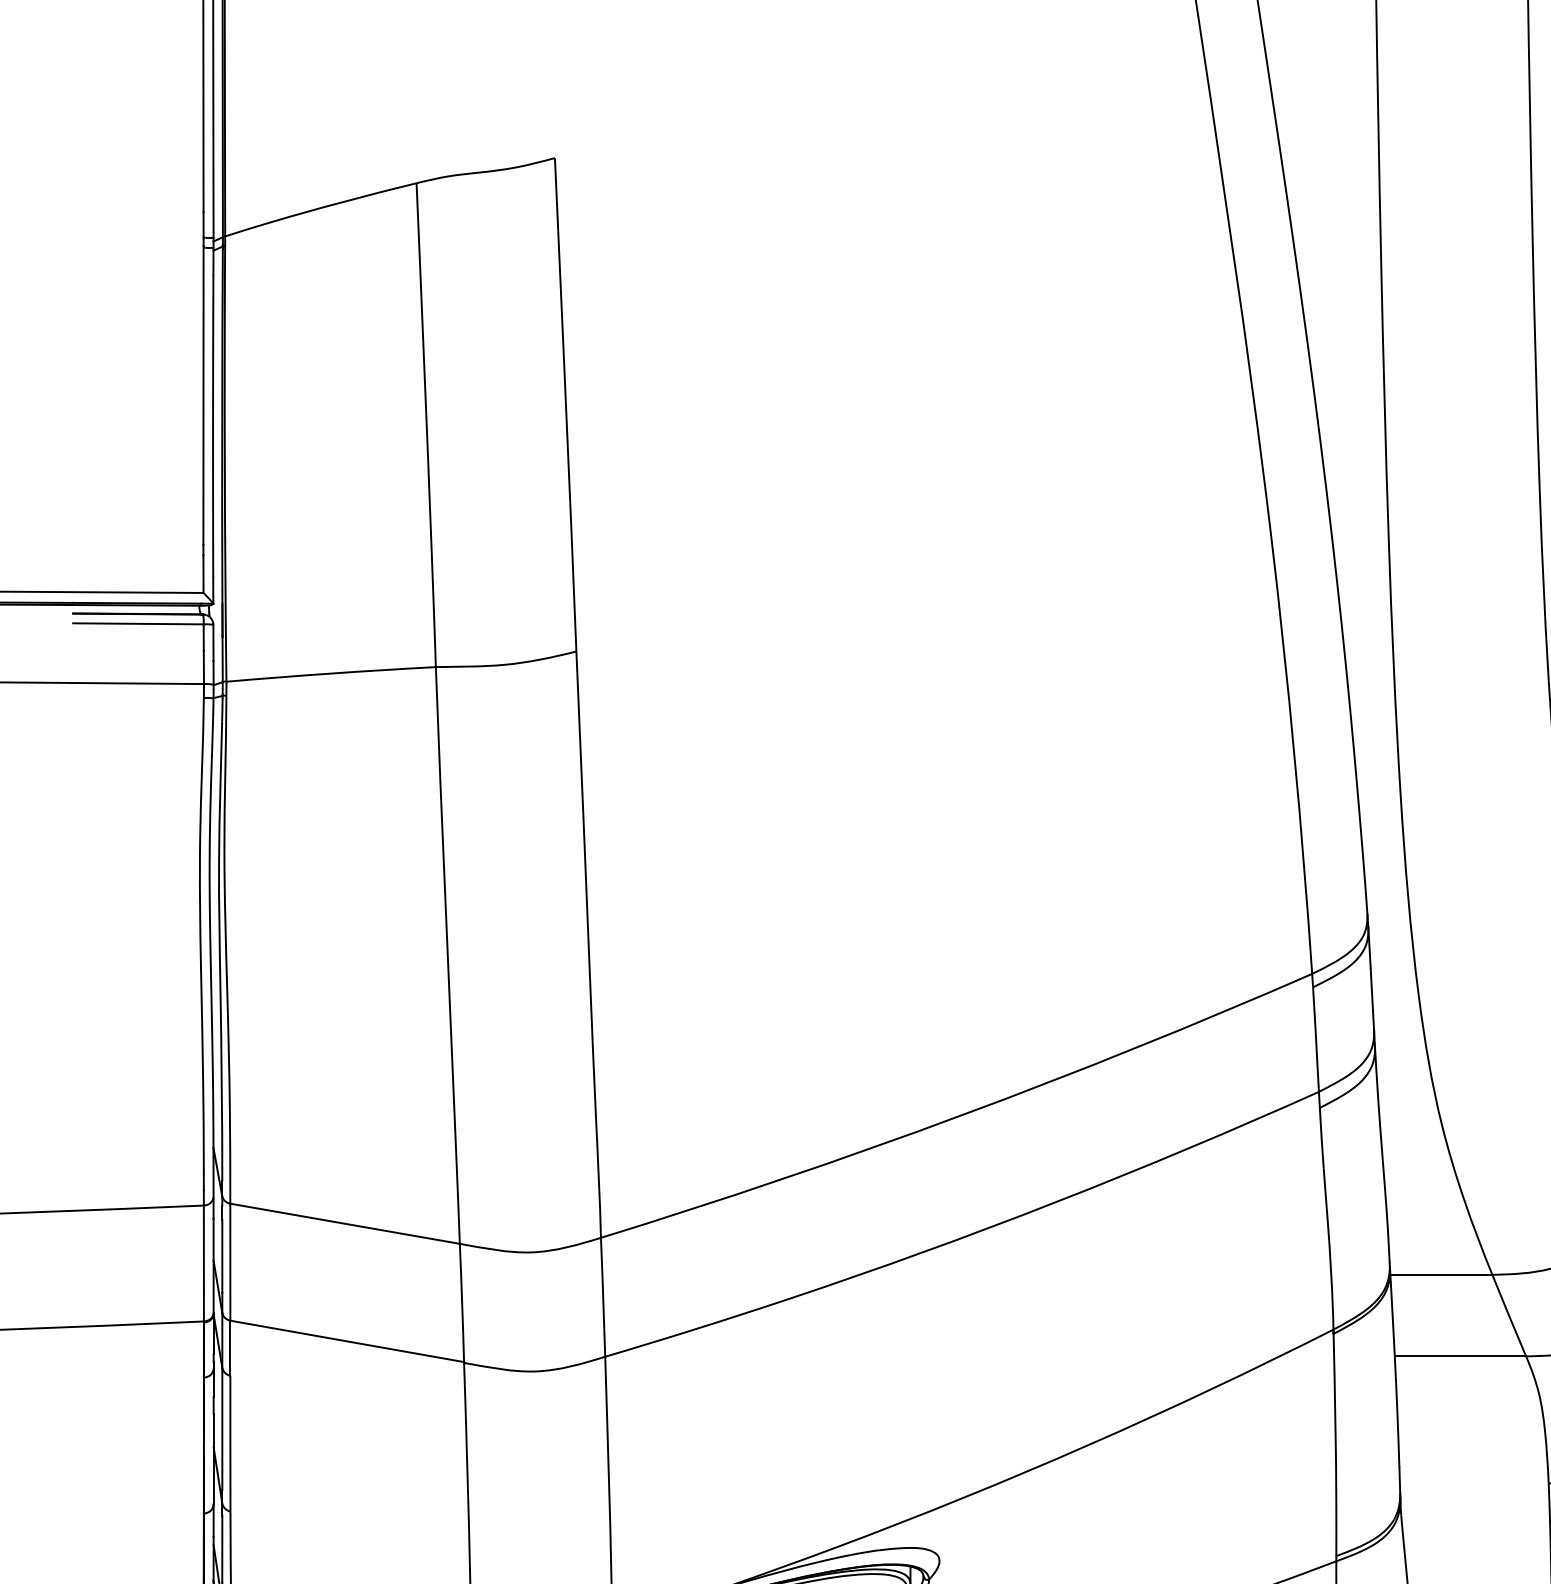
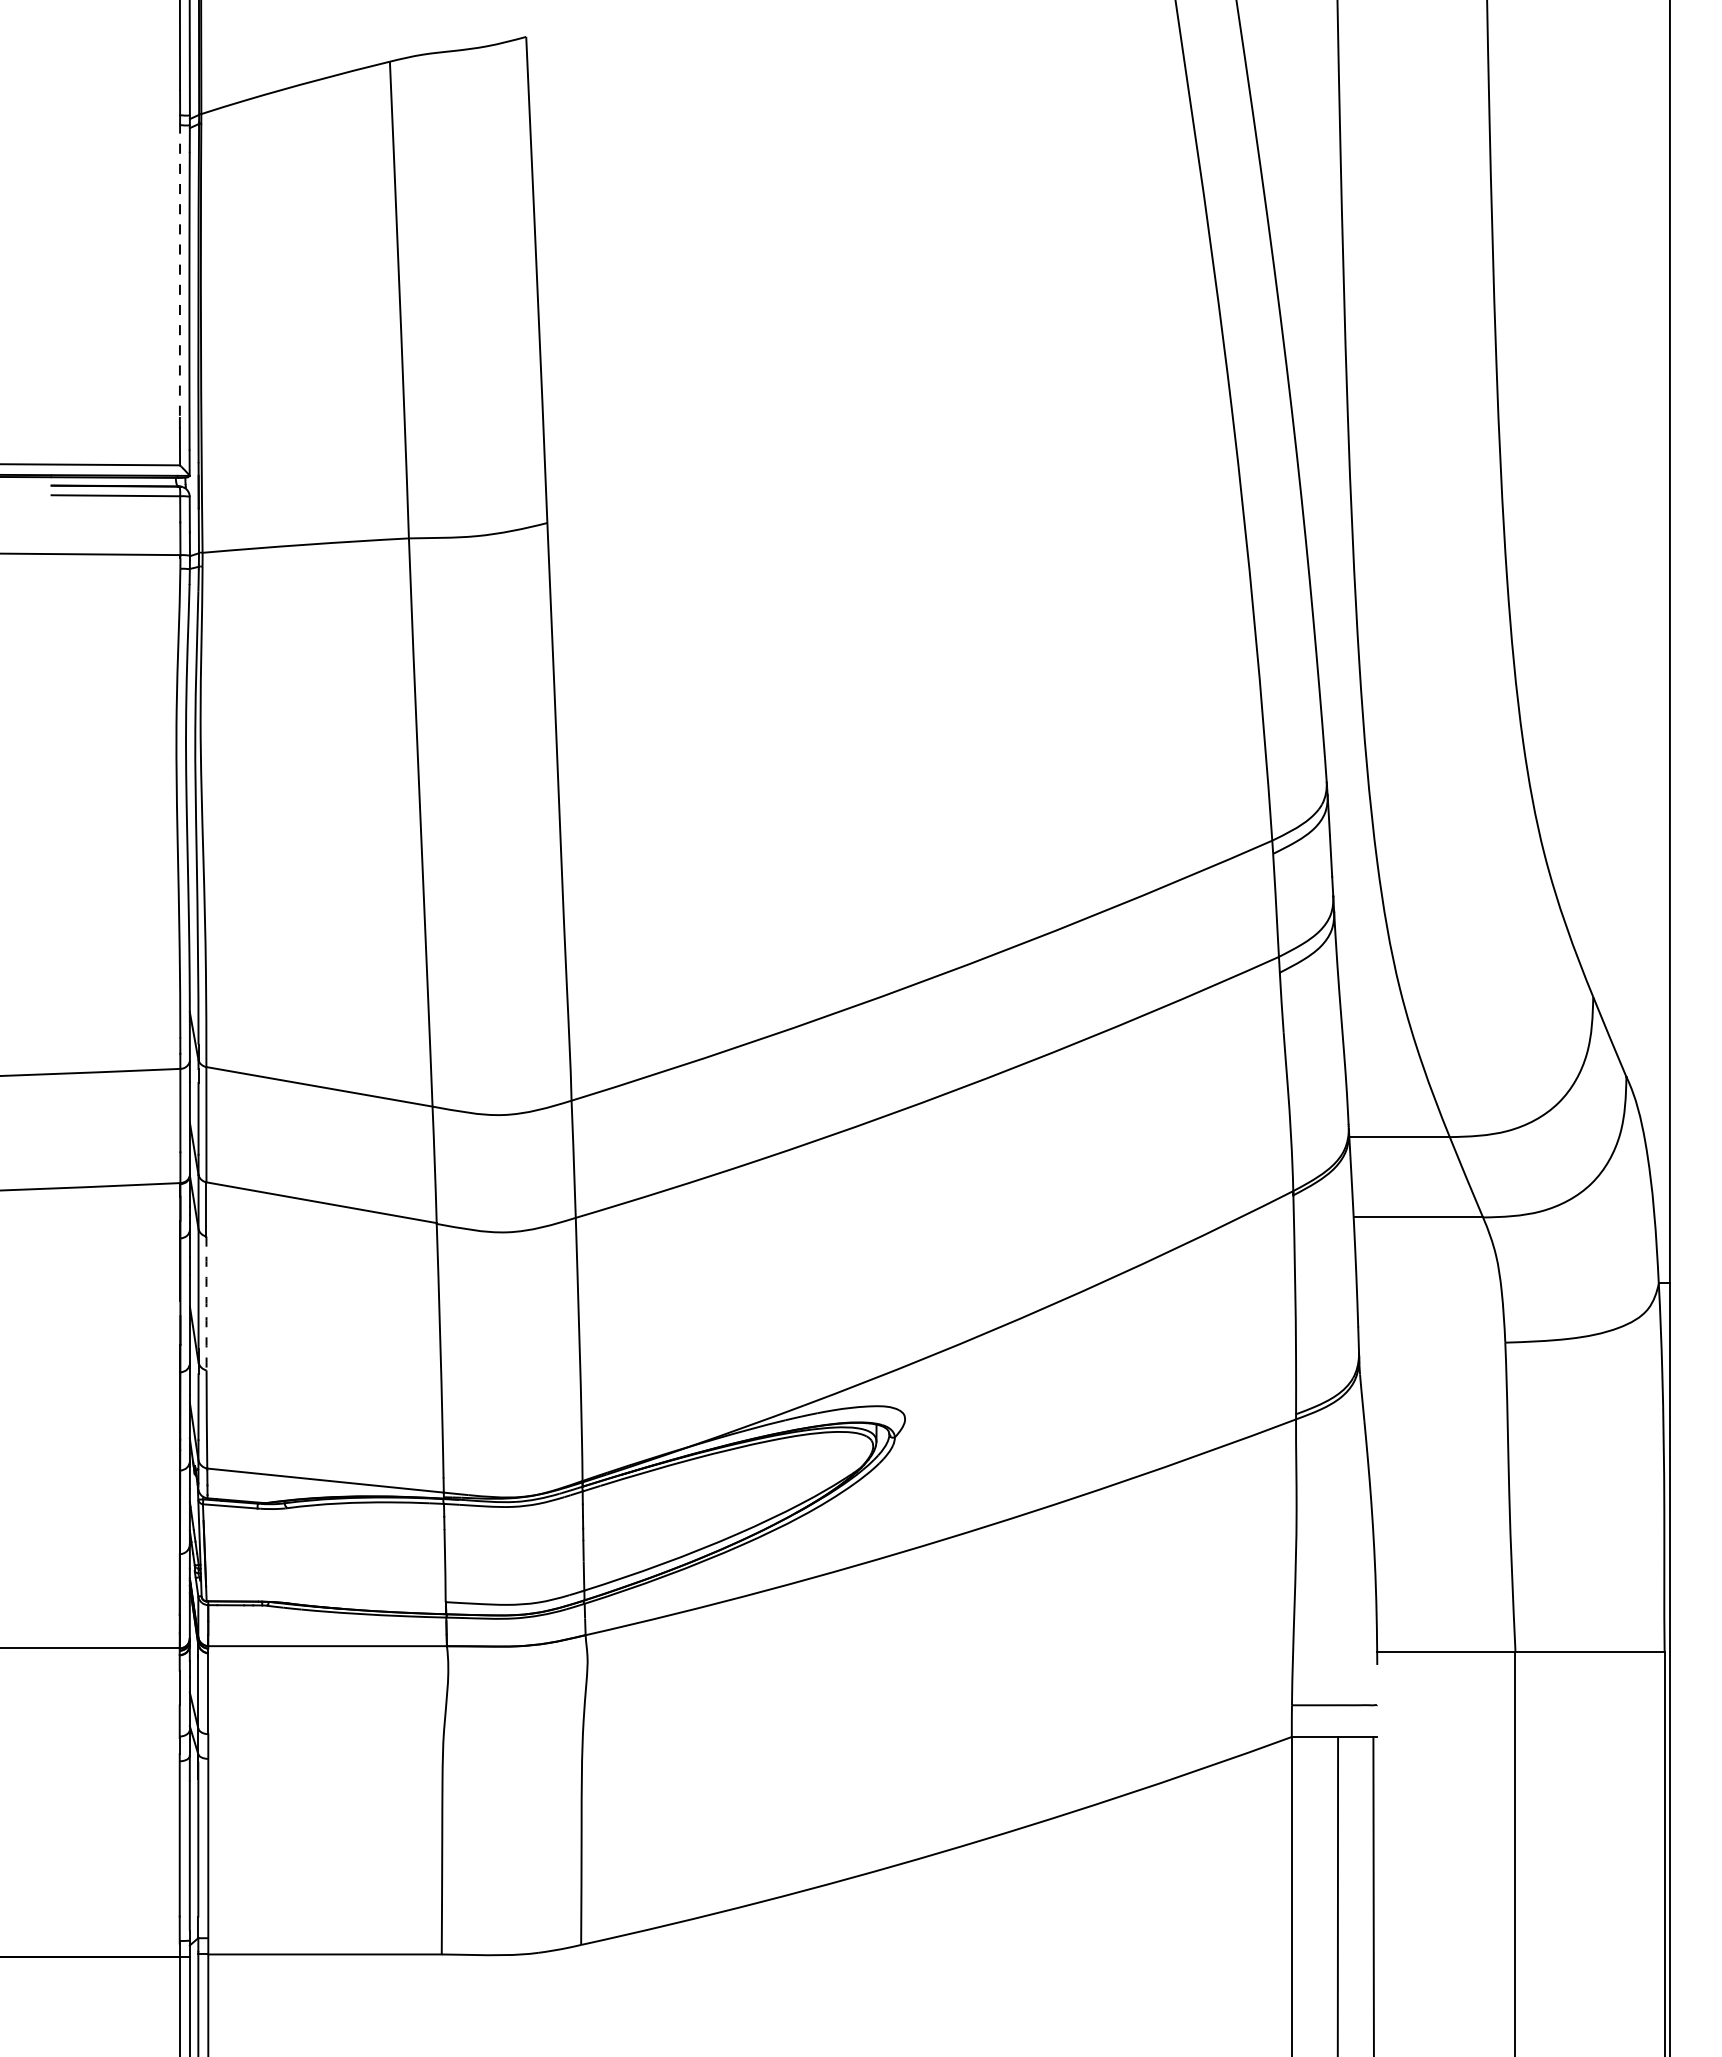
line: (202, 396) -> (179, 271), solid -> dashed
arc: (230, 1443) -> (206, 1303), solid -> dashed

